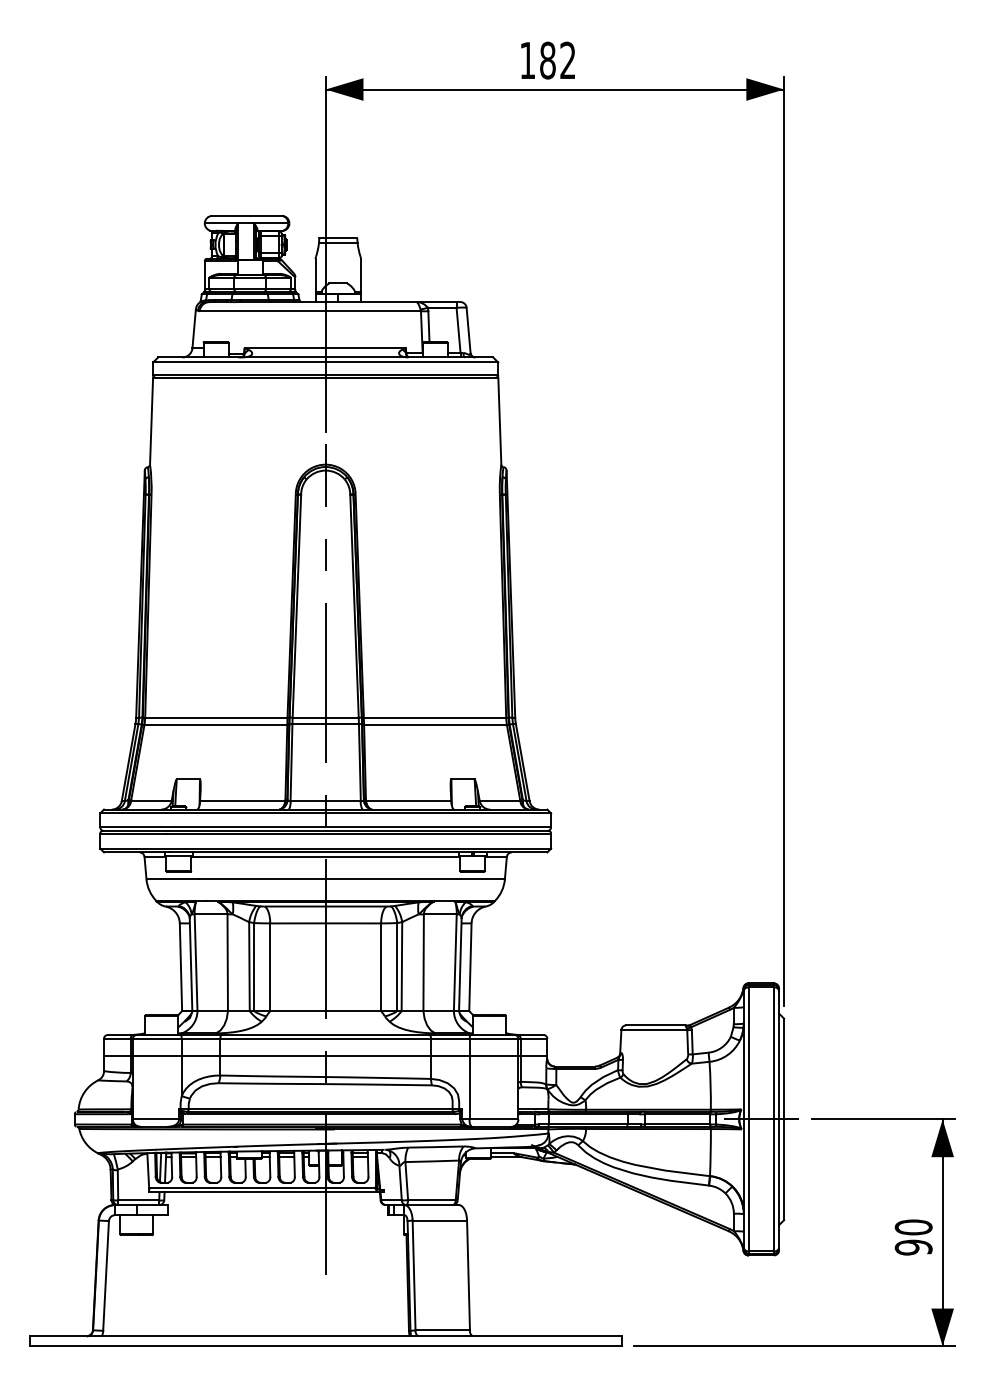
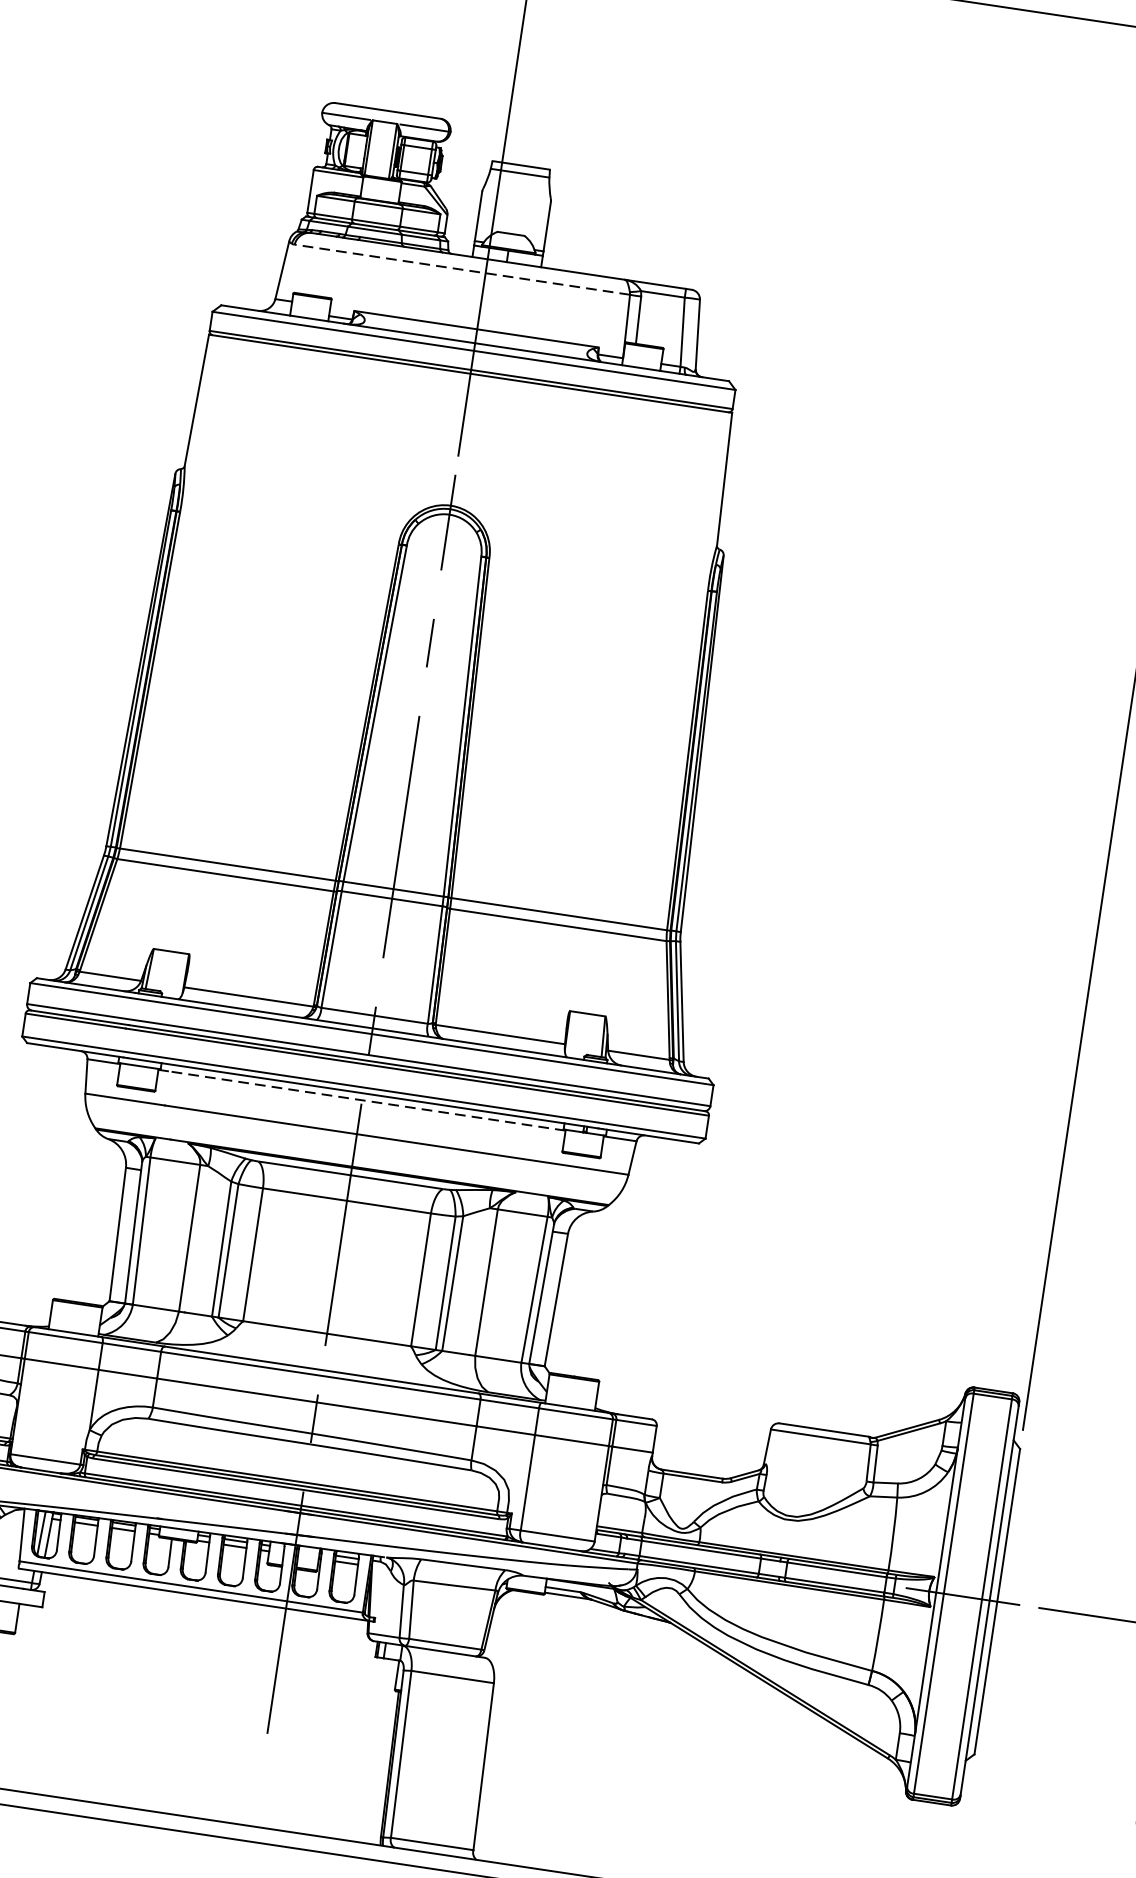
line: (310, 311) -> (462, 270), solid -> dashed
line: (328, 857) -> (366, 1101), solid -> dashed

